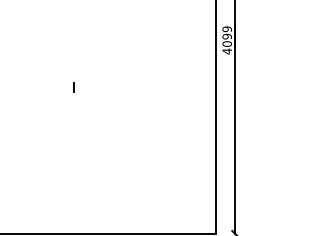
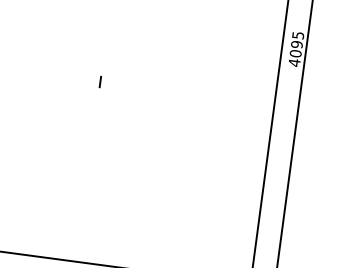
text: (226, 29) -> (297, 35), 4099 -> 4095

